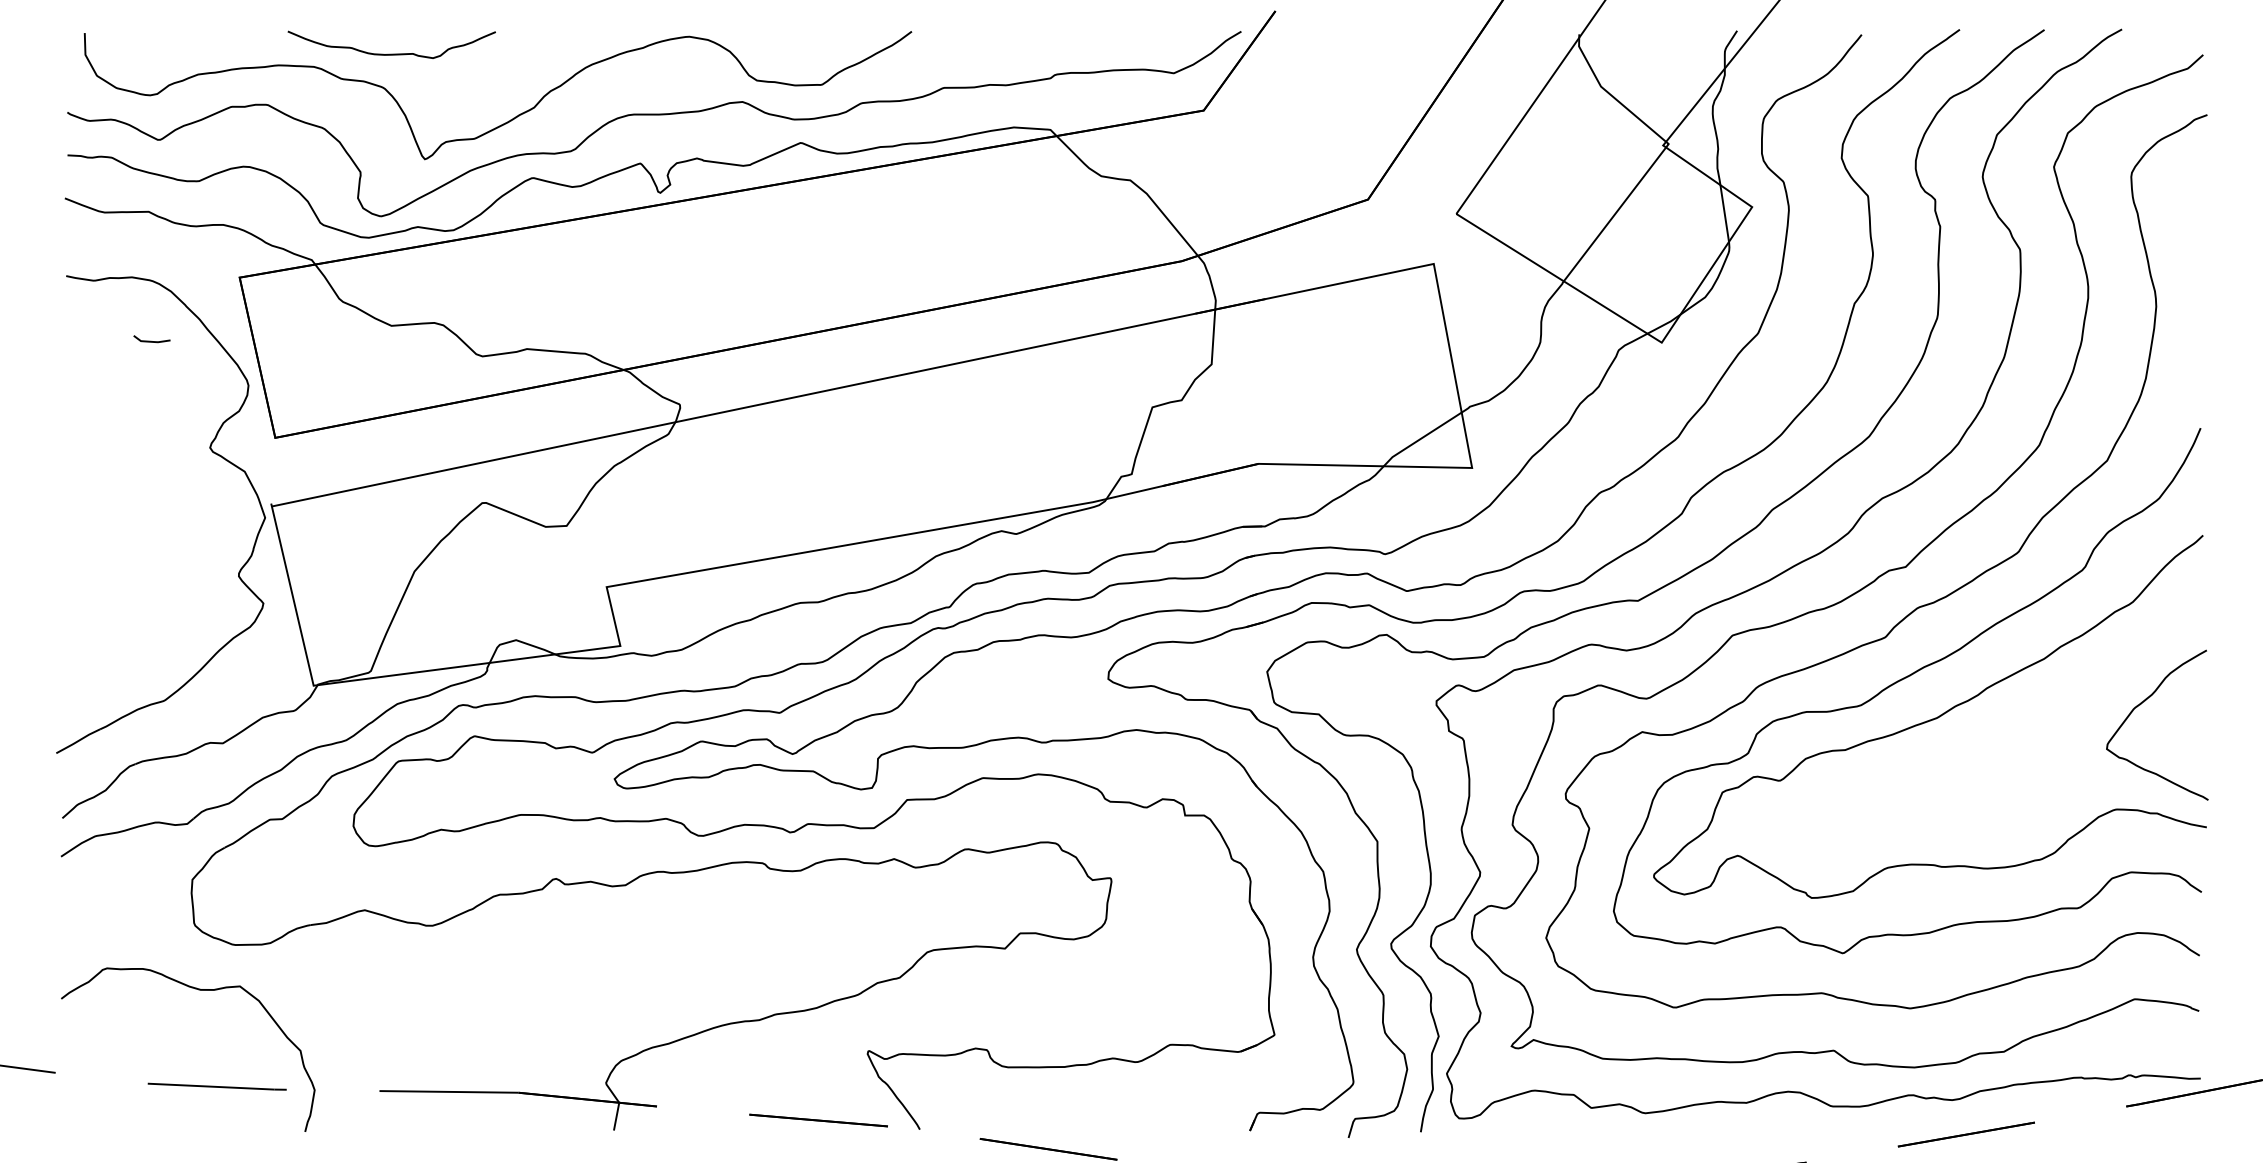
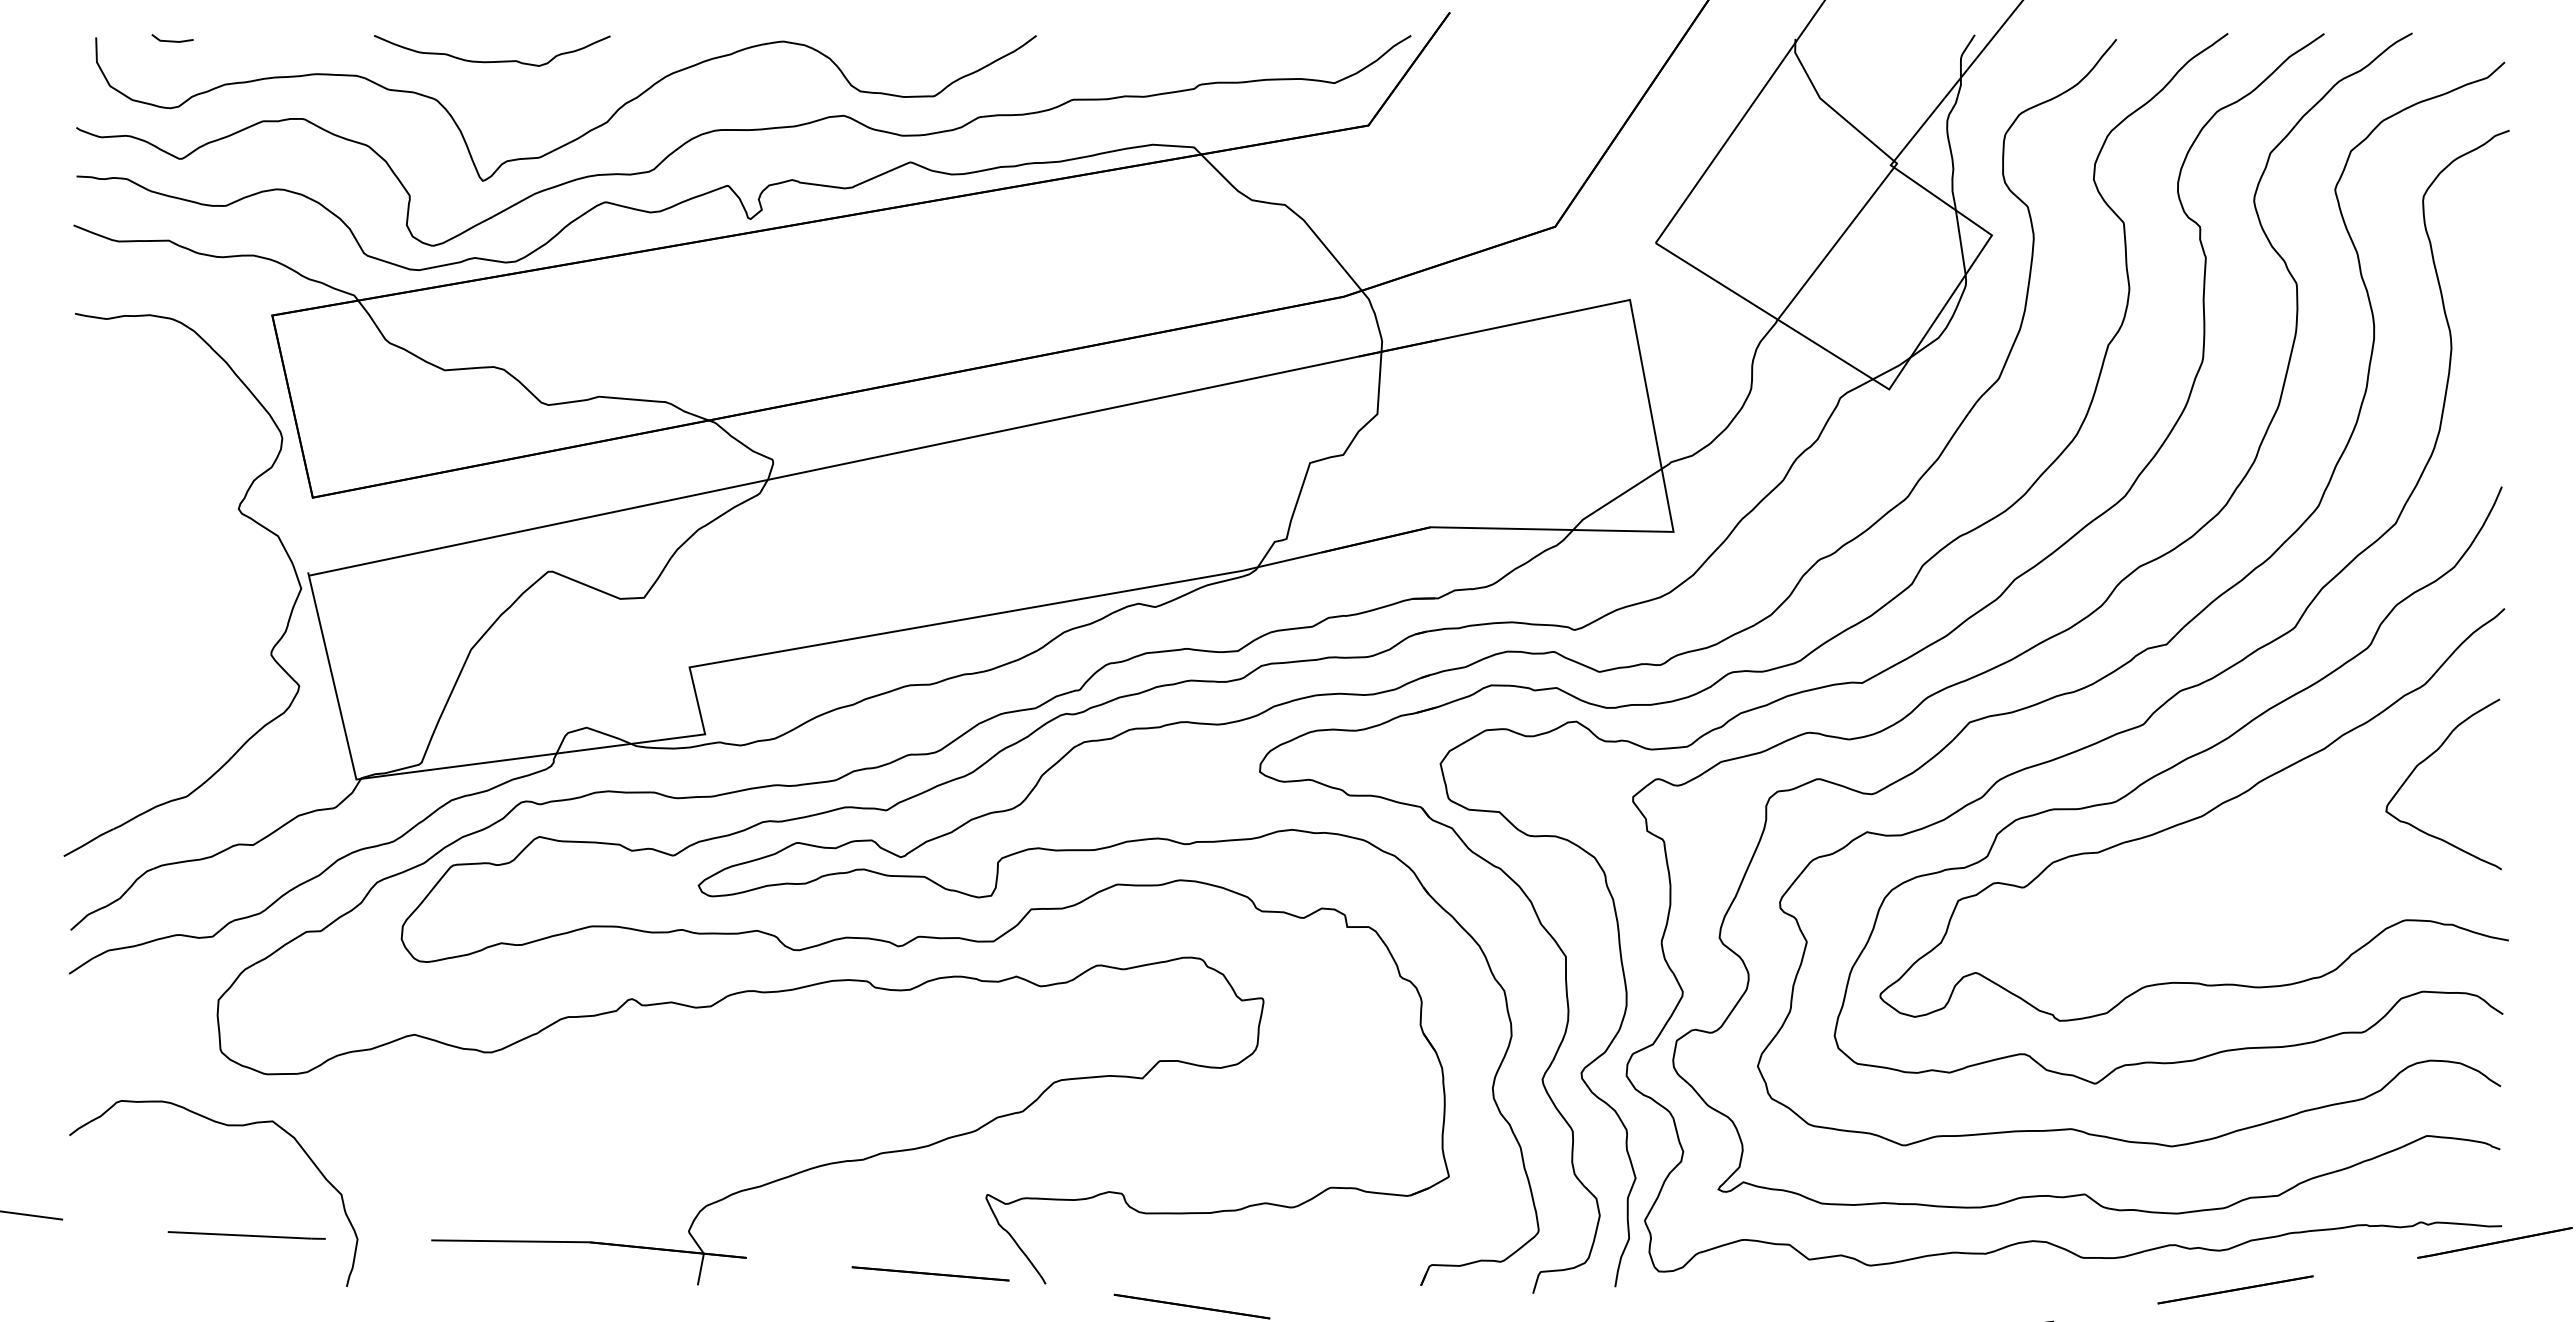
curve: (391, 54) -> (491, 61), moved
curve: (151, 340) -> (172, 40), moved
curve: (2143, 703) -> (2427, 759), moved

